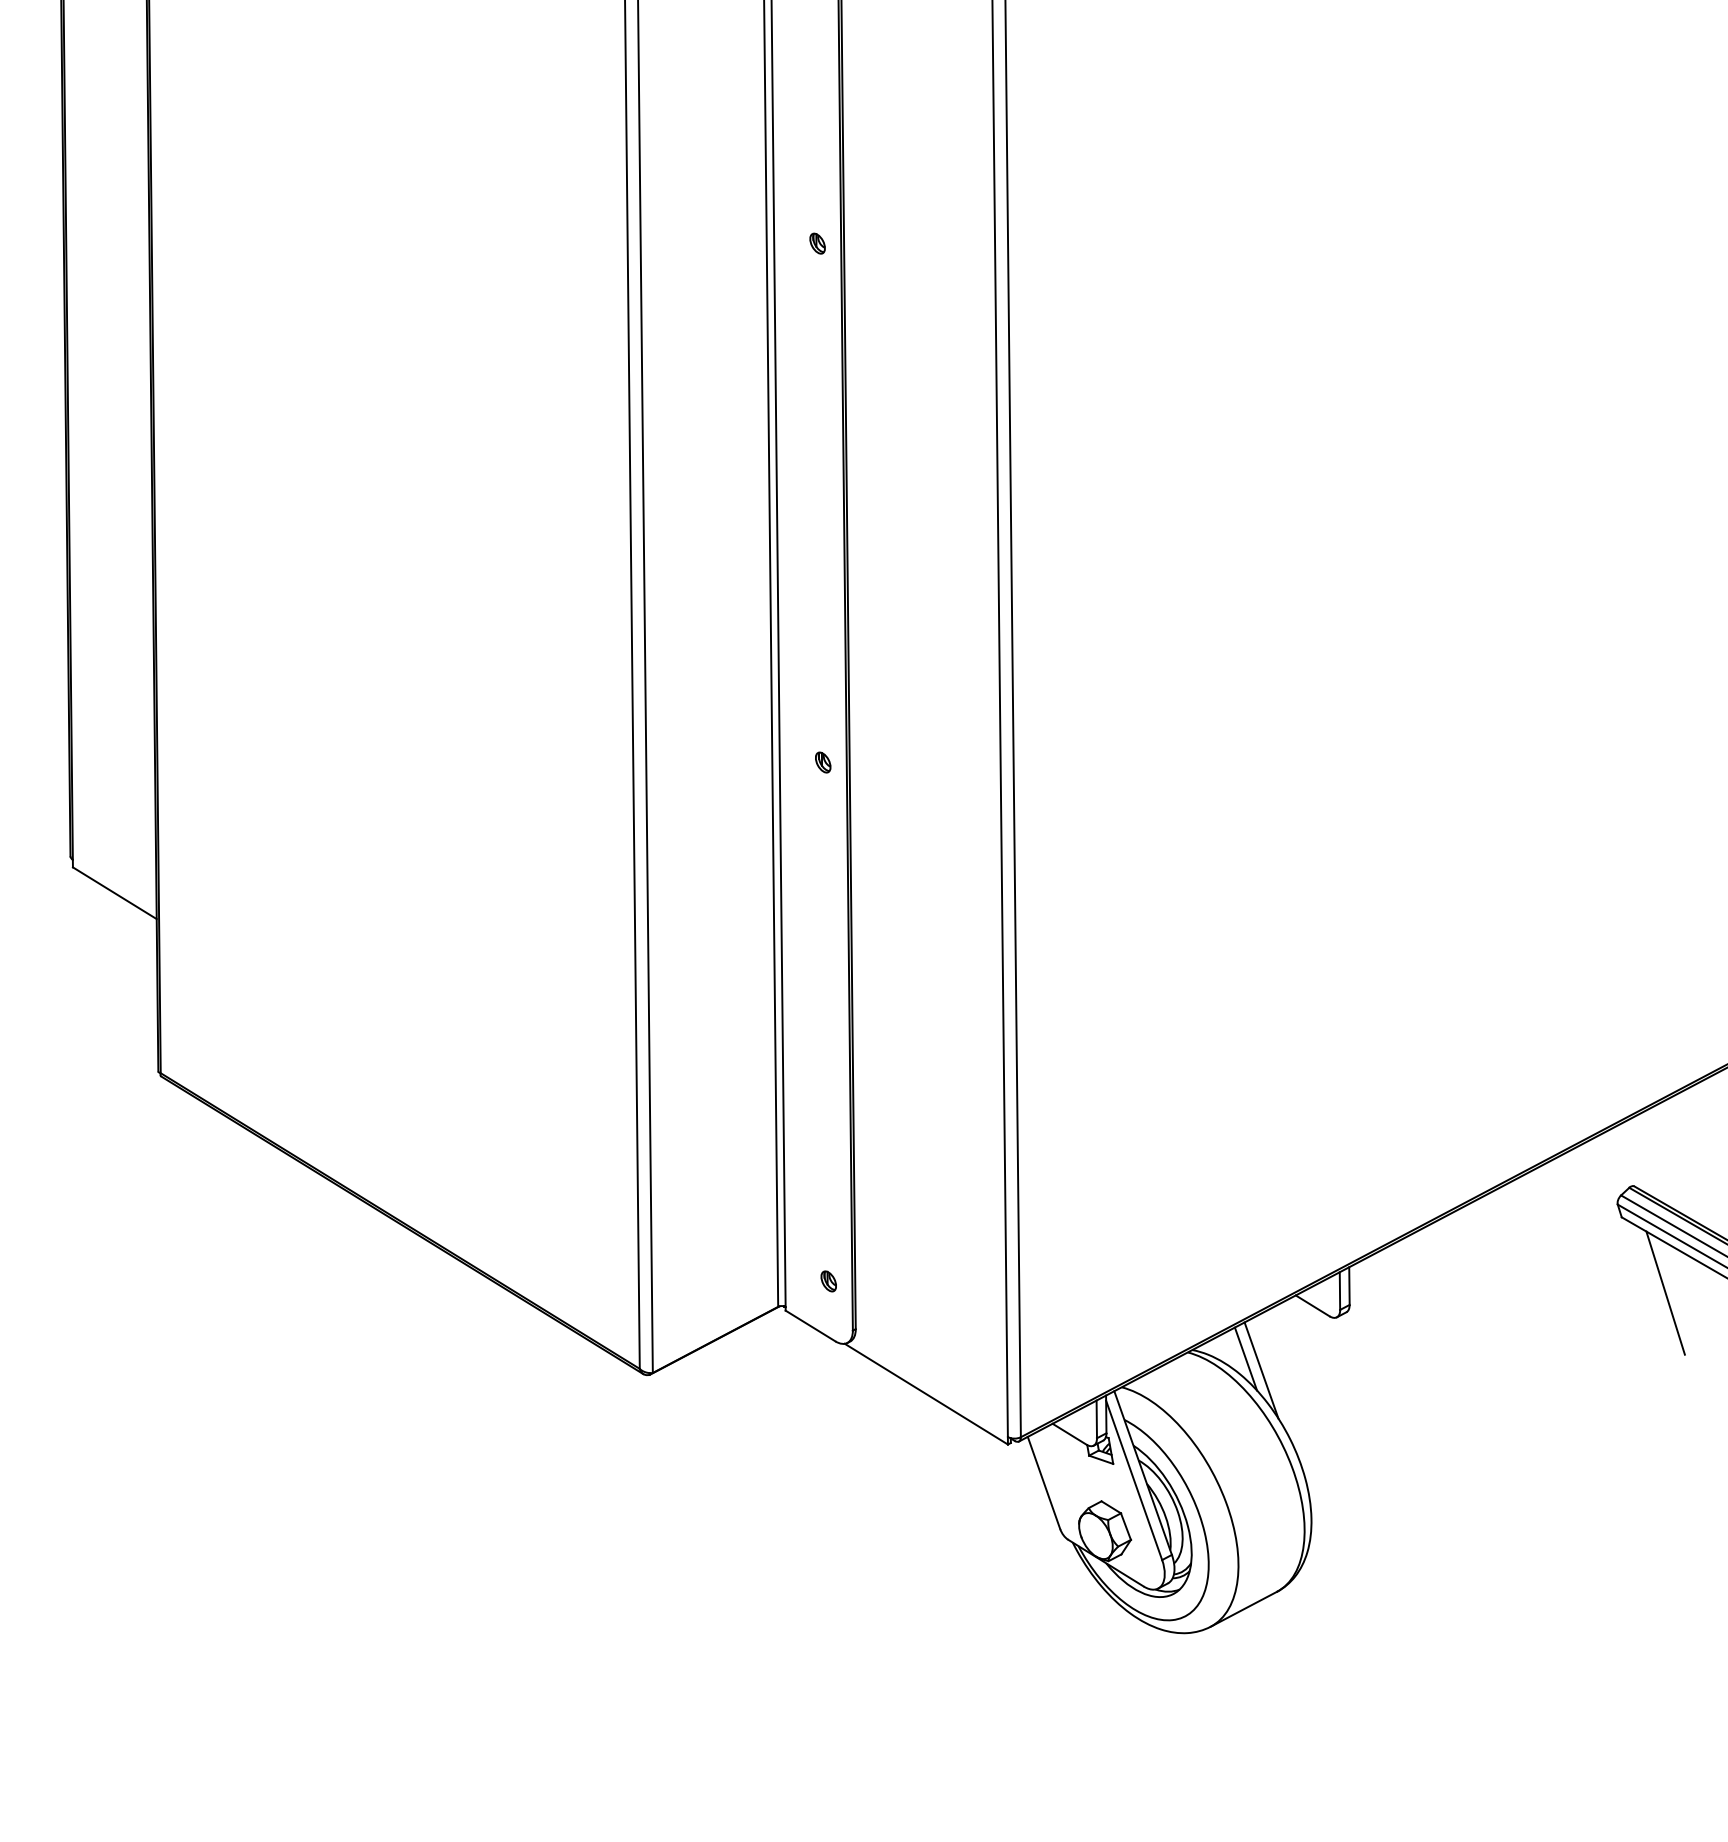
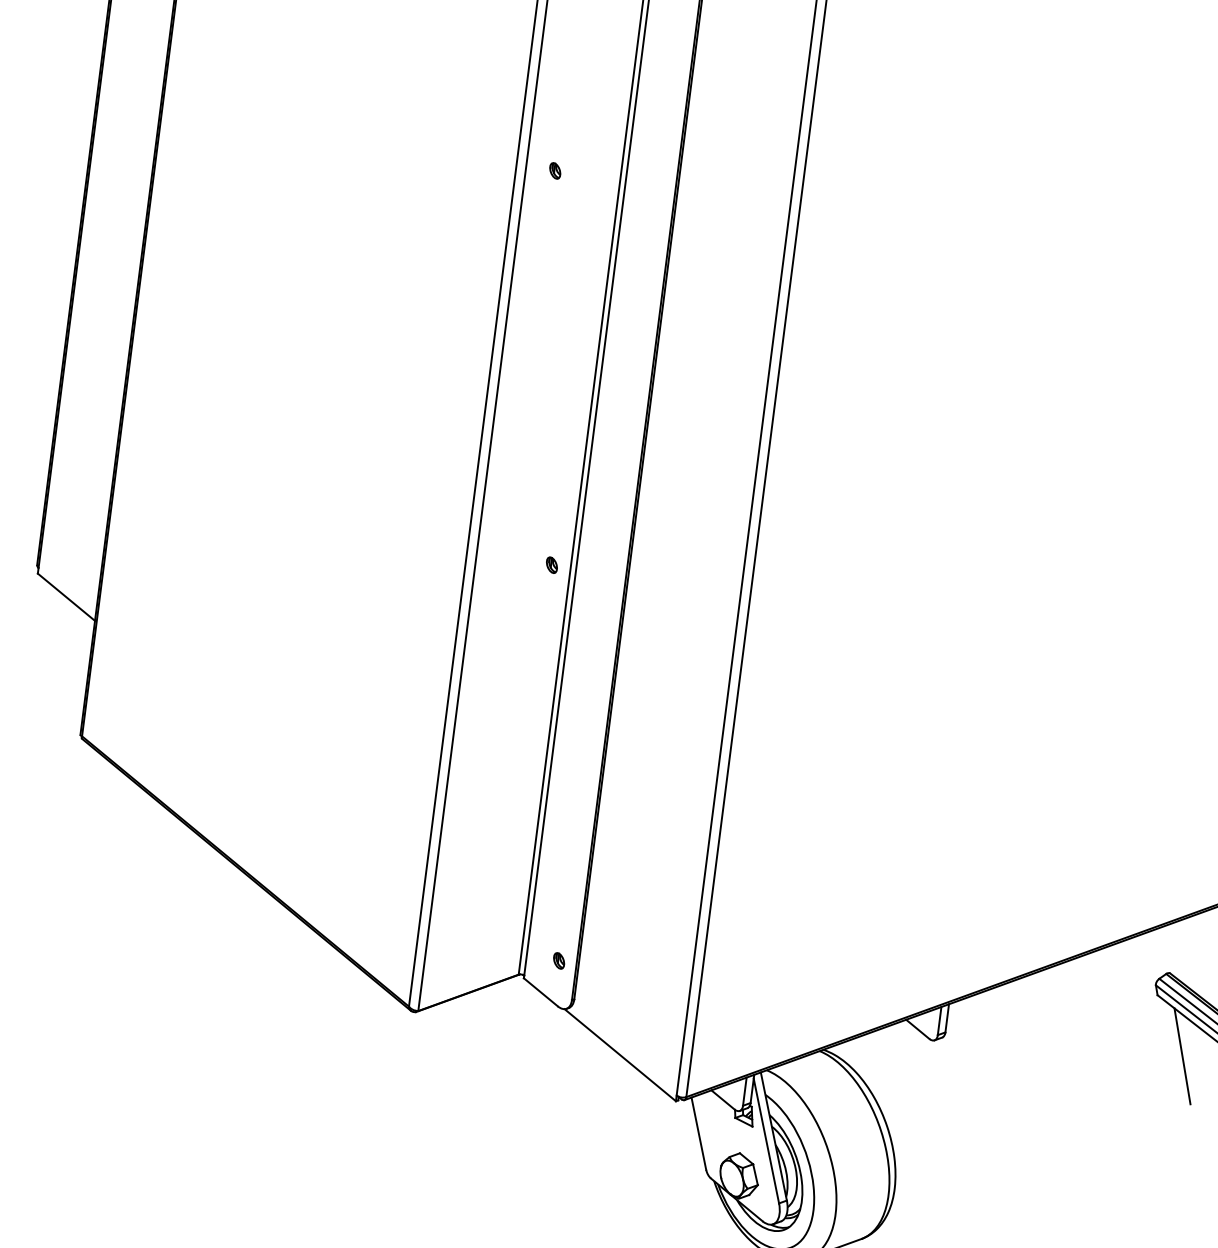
part: (817, 243) -> (555, 170), moved
part: (823, 762) -> (552, 565), moved
line: (1245, 1358) -> (862, 1061), removed
line: (1261, 1370) -> (872, 1072), removed

